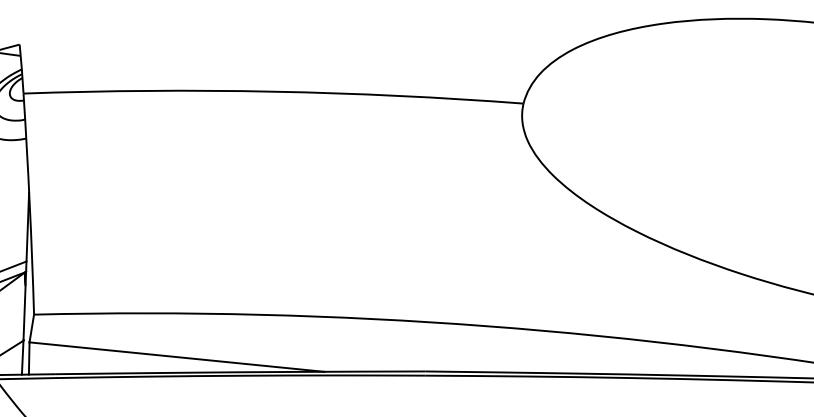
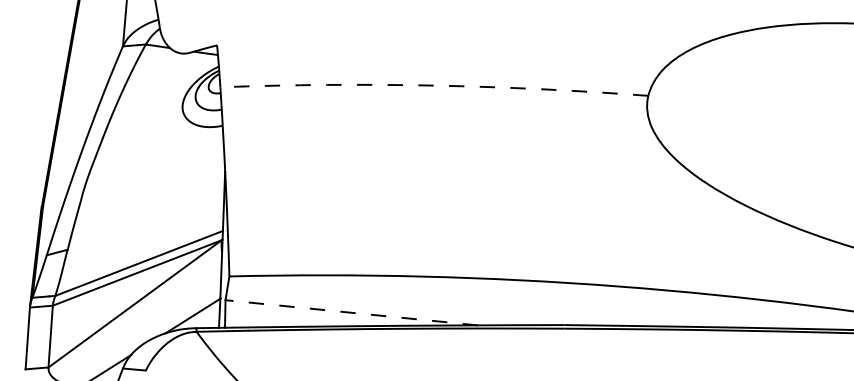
arc: (273, 91) -> (434, 85), solid -> dashed
line: (176, 356) -> (351, 312), solid -> dashed

